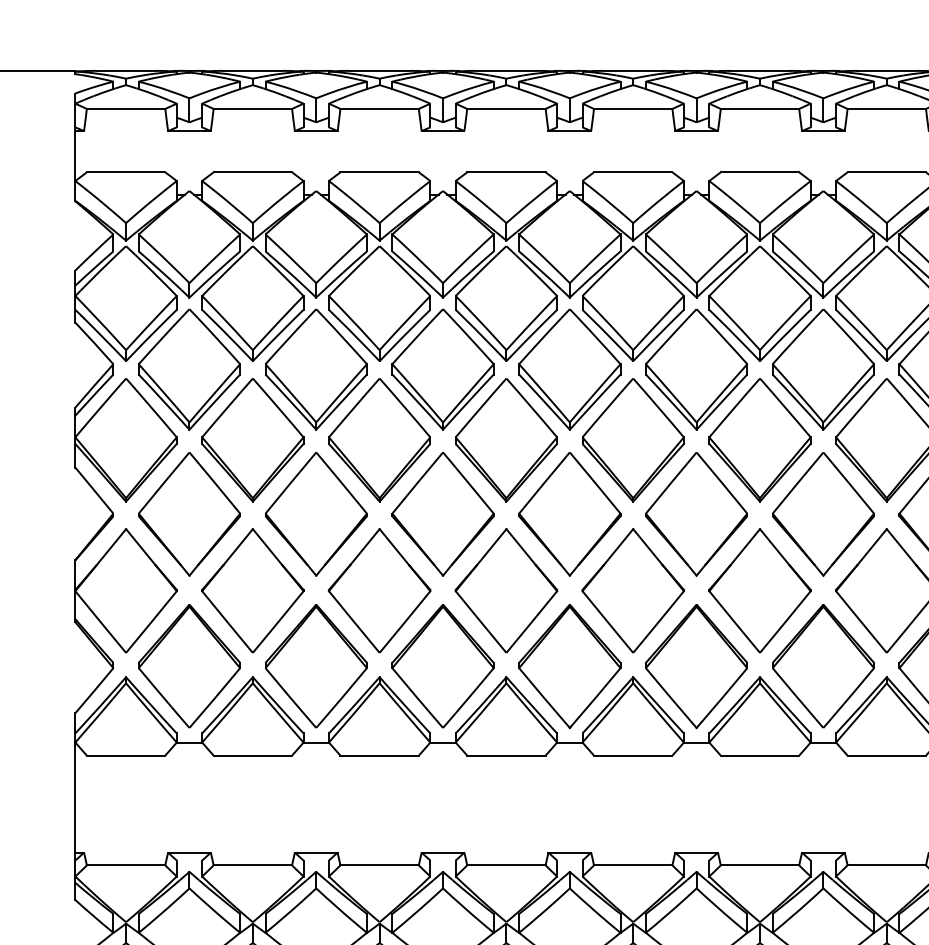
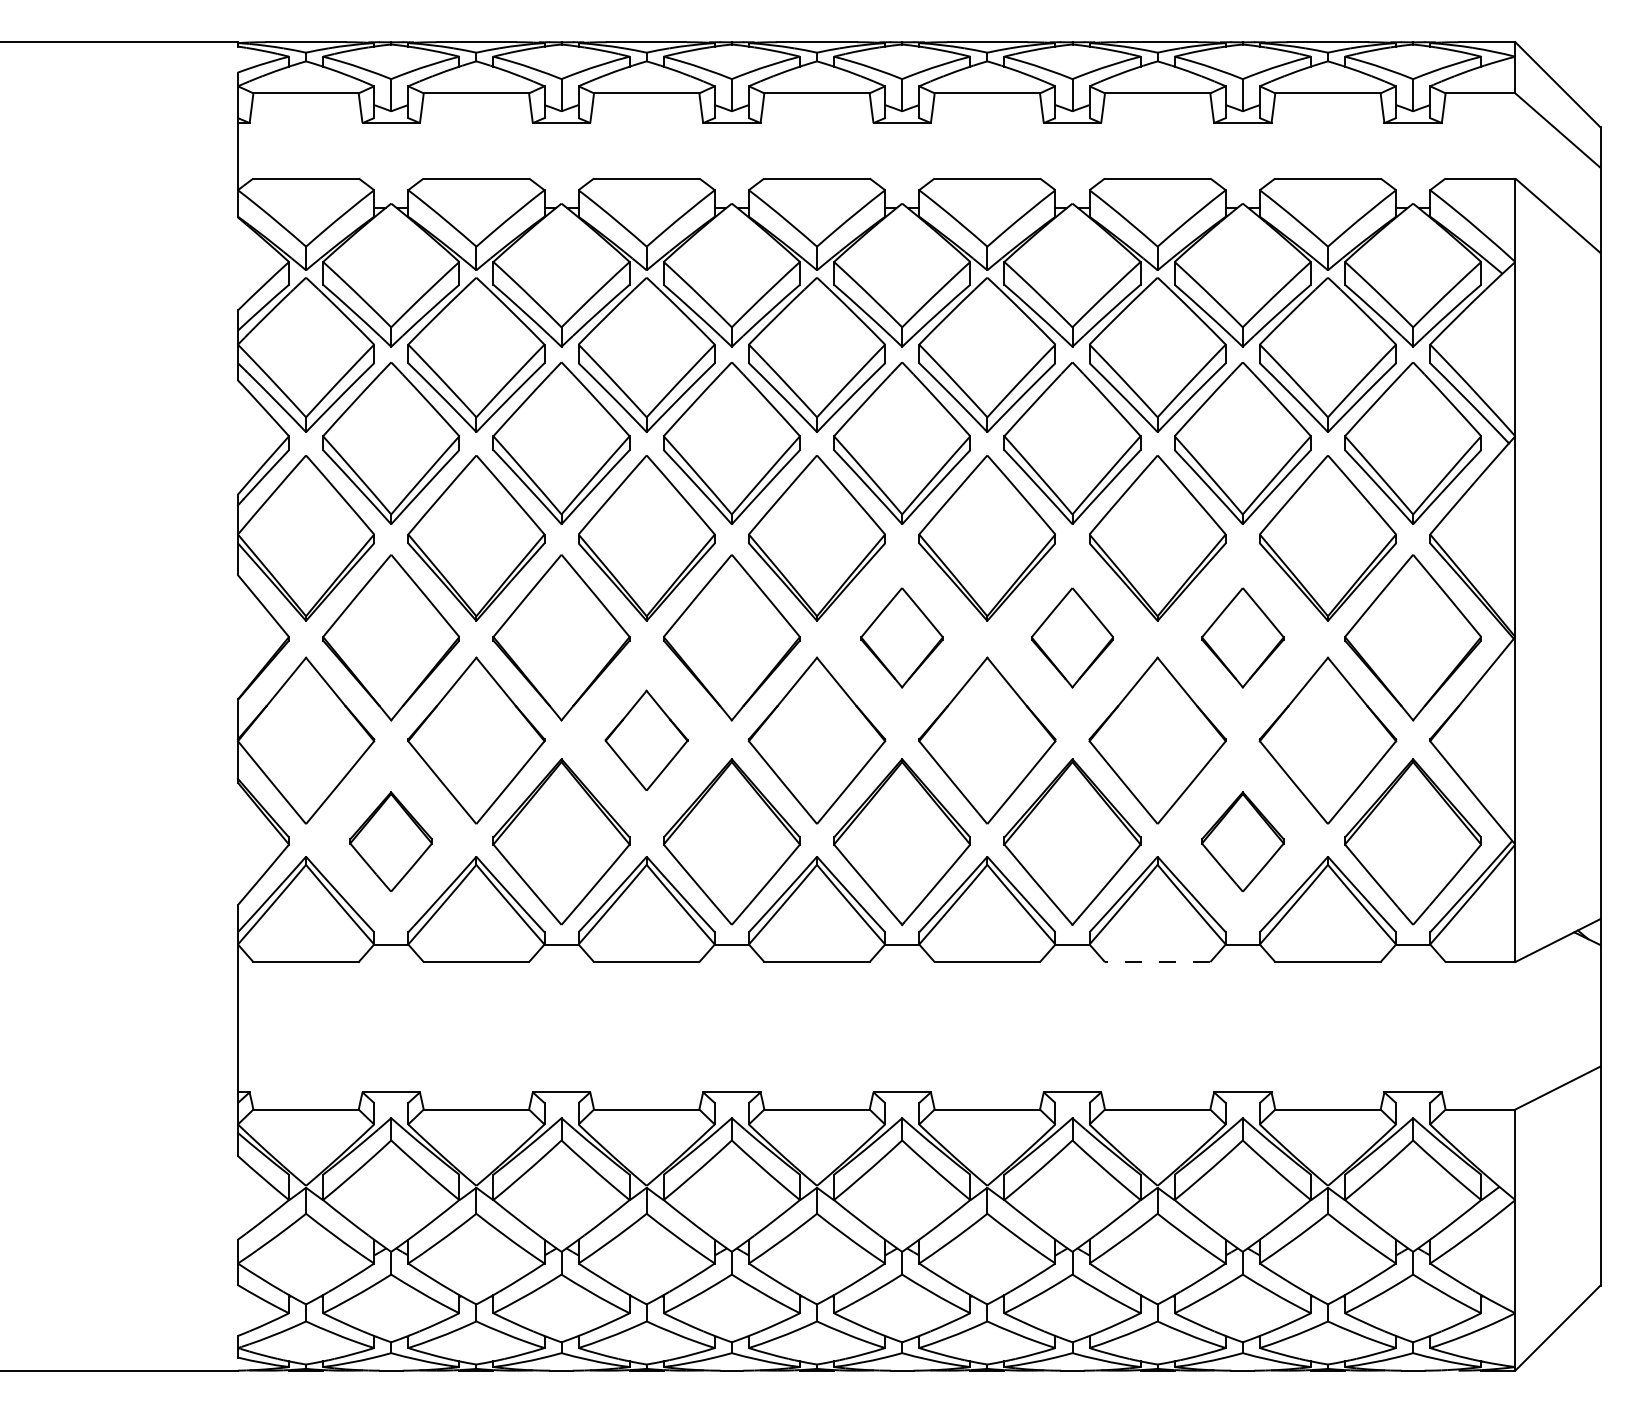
part: (569, 514) -> (901, 637), size x0.6
part: (696, 514) -> (1072, 637), size x0.6
part: (823, 514) -> (1242, 637), size x0.6
part: (379, 590) -> (646, 740), size x0.6
part: (188, 665) -> (390, 841), size x0.6
part: (823, 665) -> (1242, 841), size x0.6
line: (759, 755) -> (1157, 962), solid -> dashed

